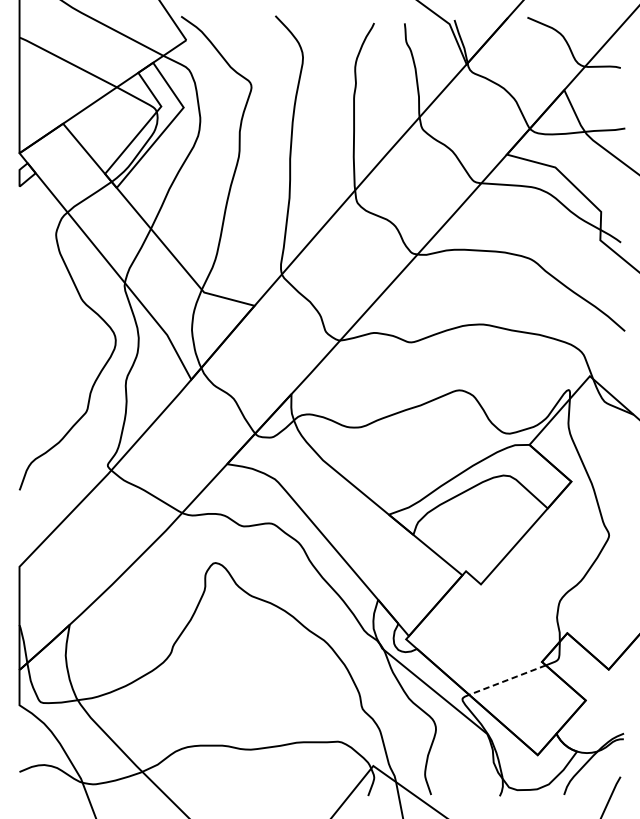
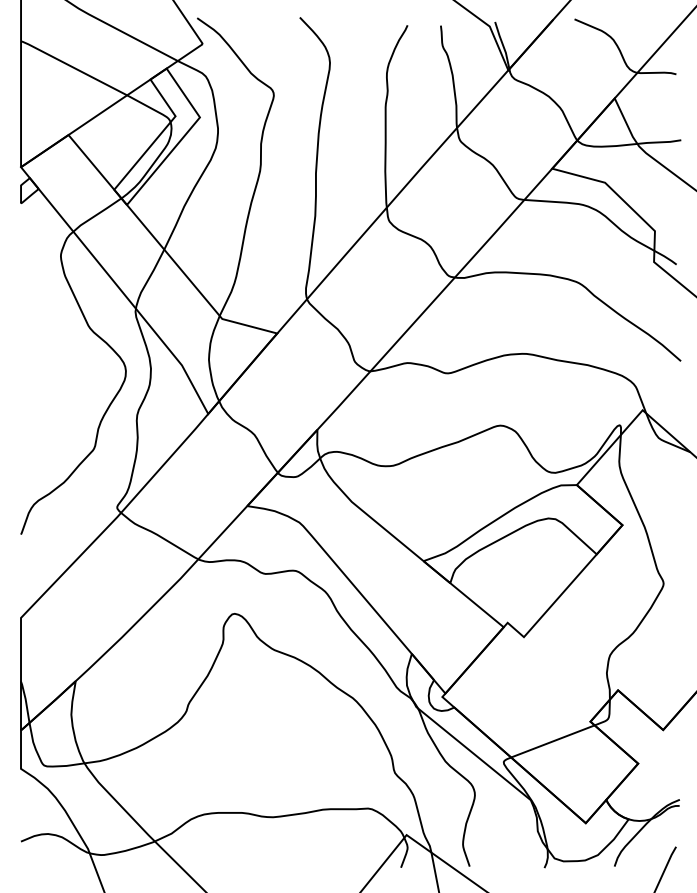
line: (507, 680) -> (552, 741), dashed -> solid

